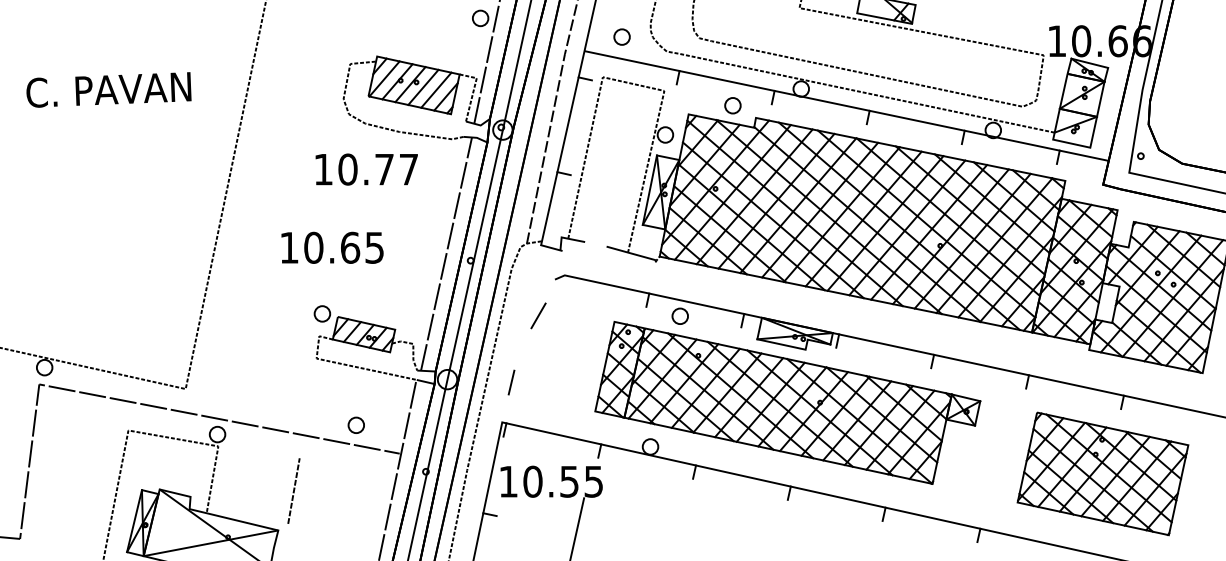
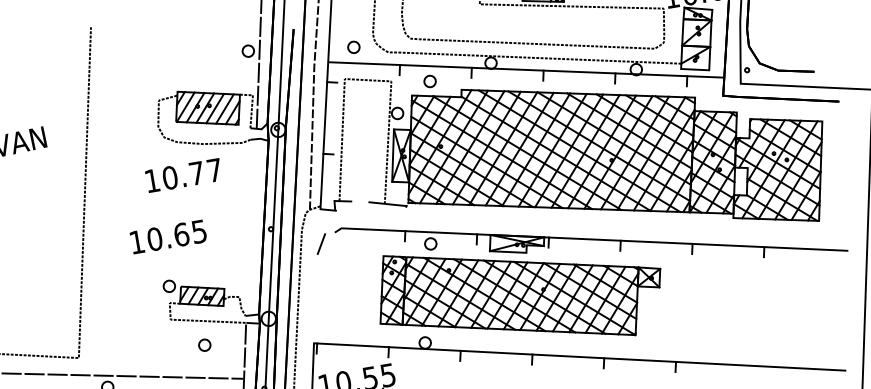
part: (732, 105) -> (429, 81), moved
line: (446, 253) -> (252, 226), removed
line: (538, 315) -> (321, 243), moved
line: (511, 382) -> (315, 313), removed
part: (355, 424) -> (204, 344), moved
part: (1102, 473) -> (758, 306), removed

